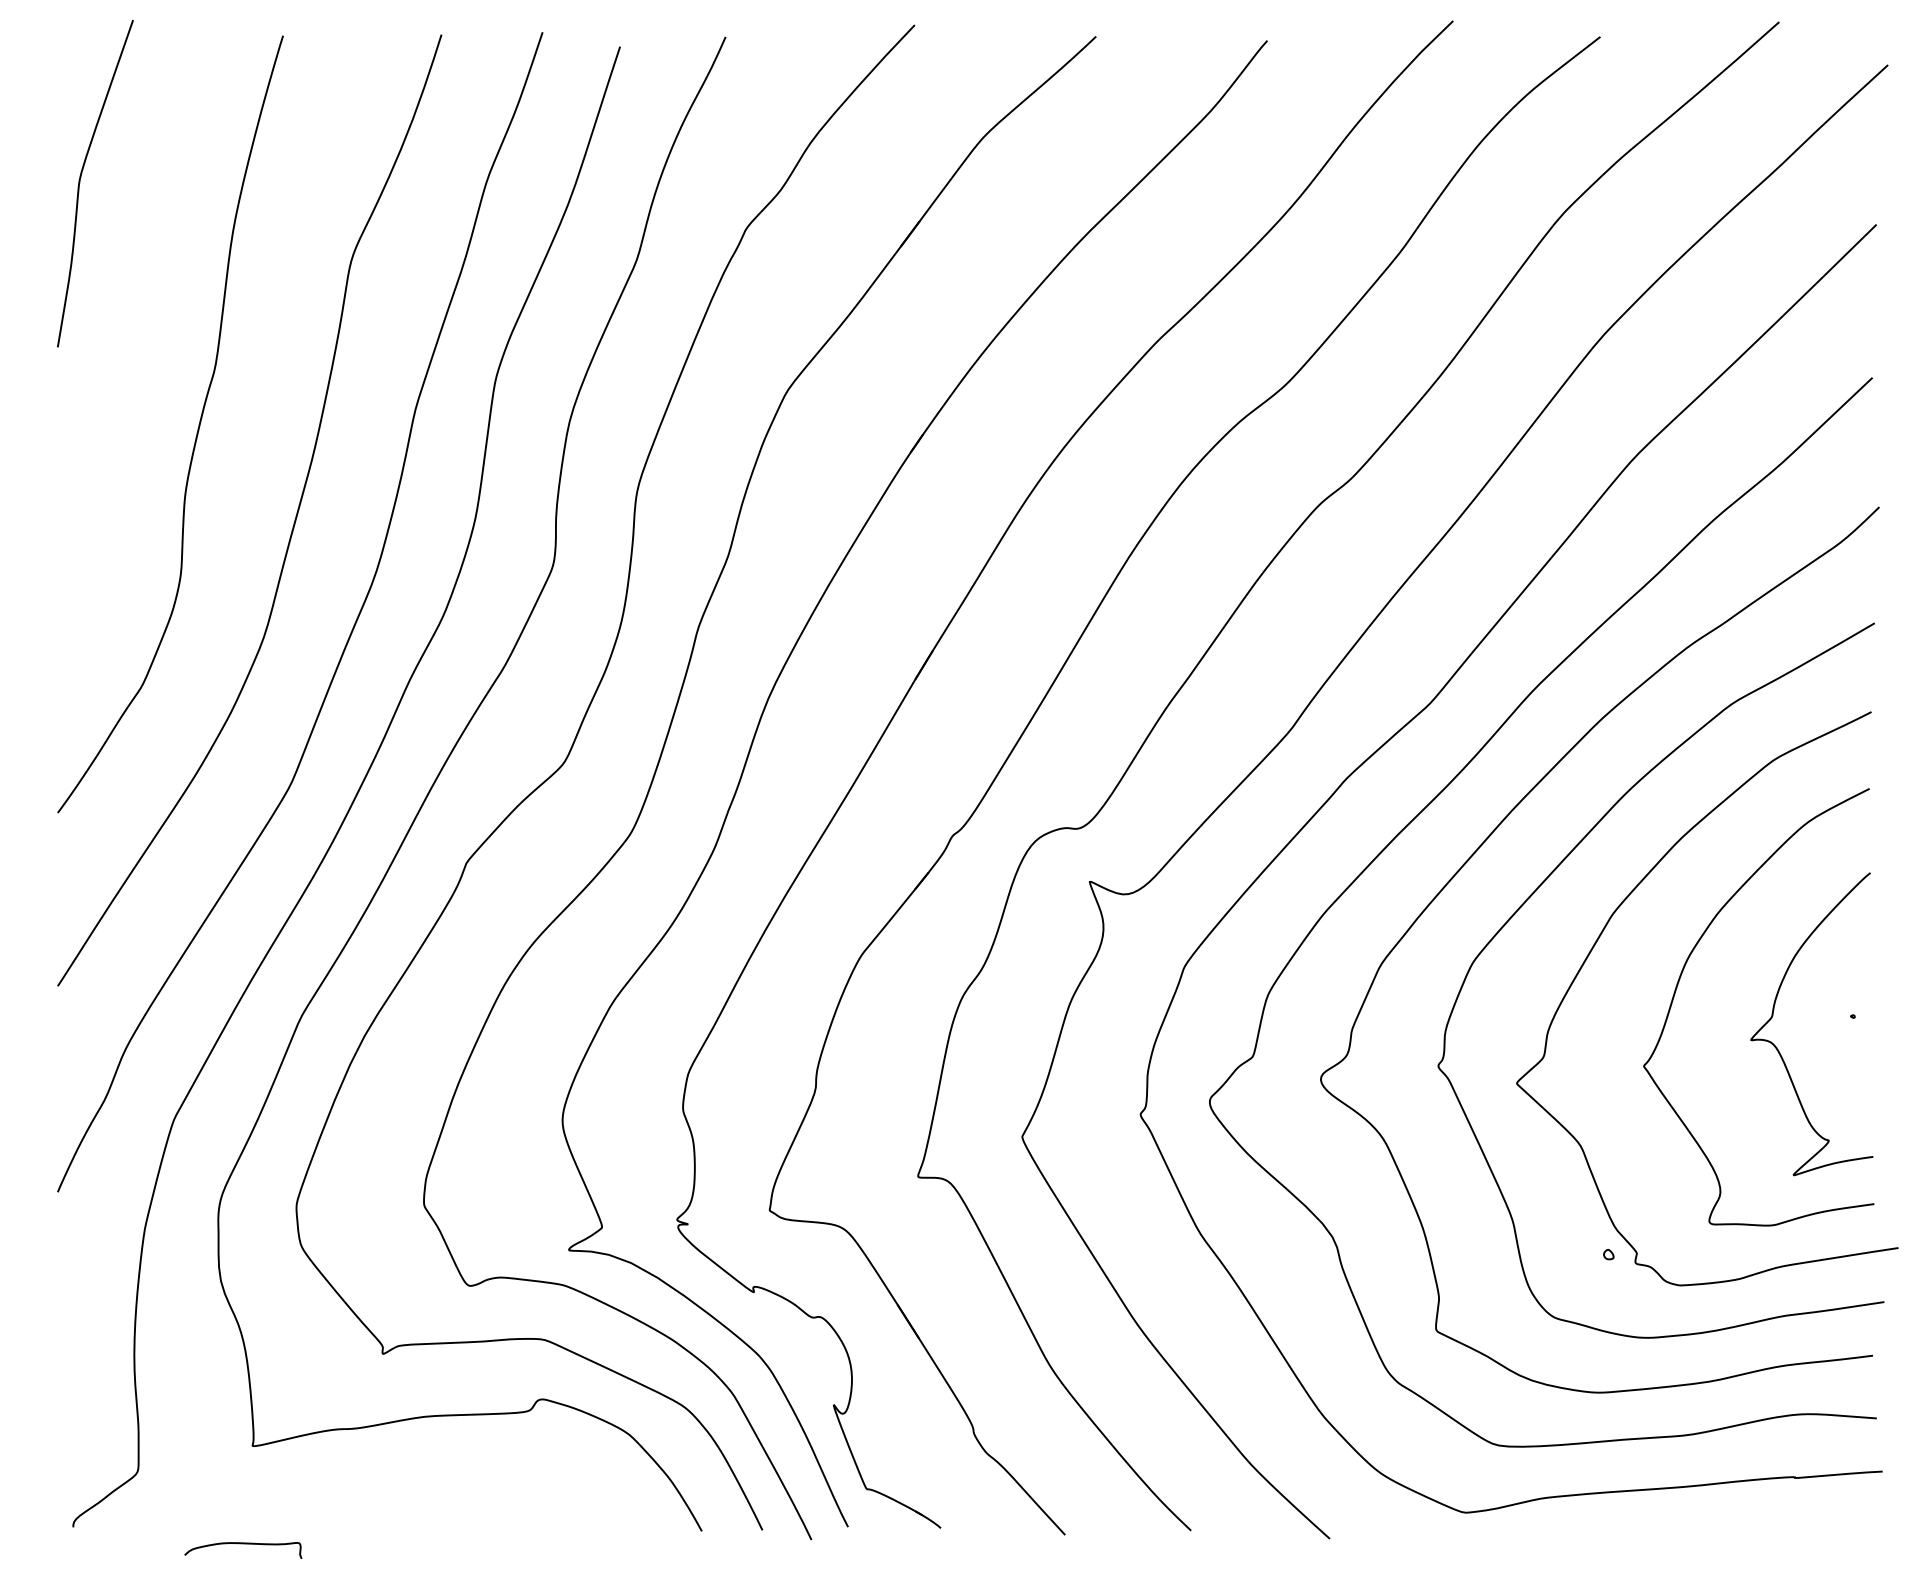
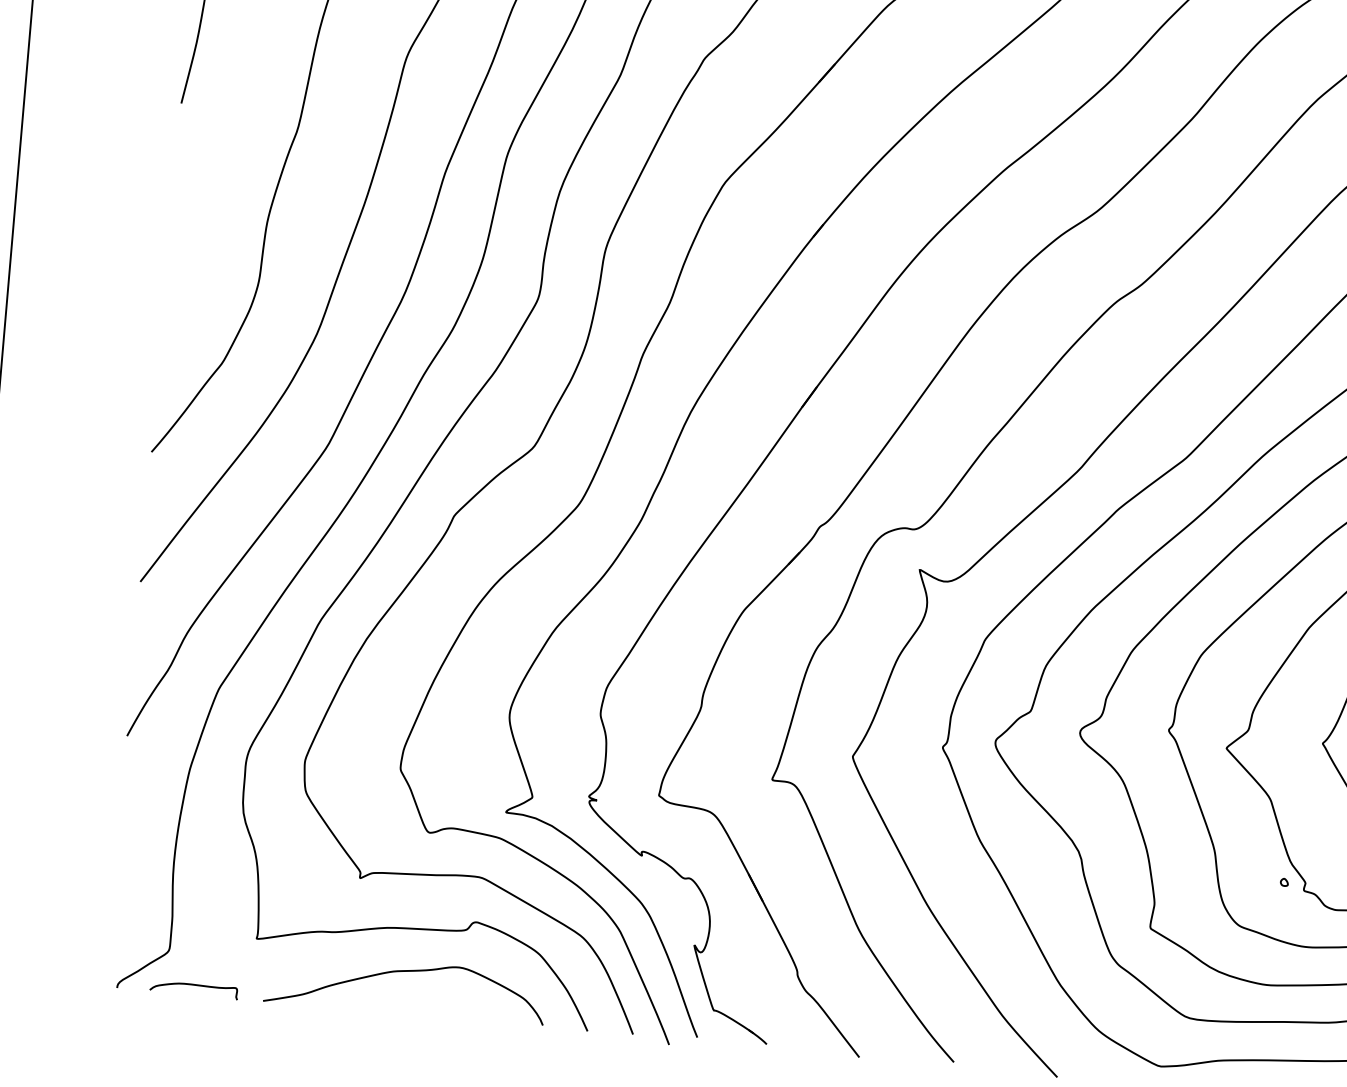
curve: (451, 1473) -> (403, 972), added
curve: (243, 1544) -> (194, 985), moved

